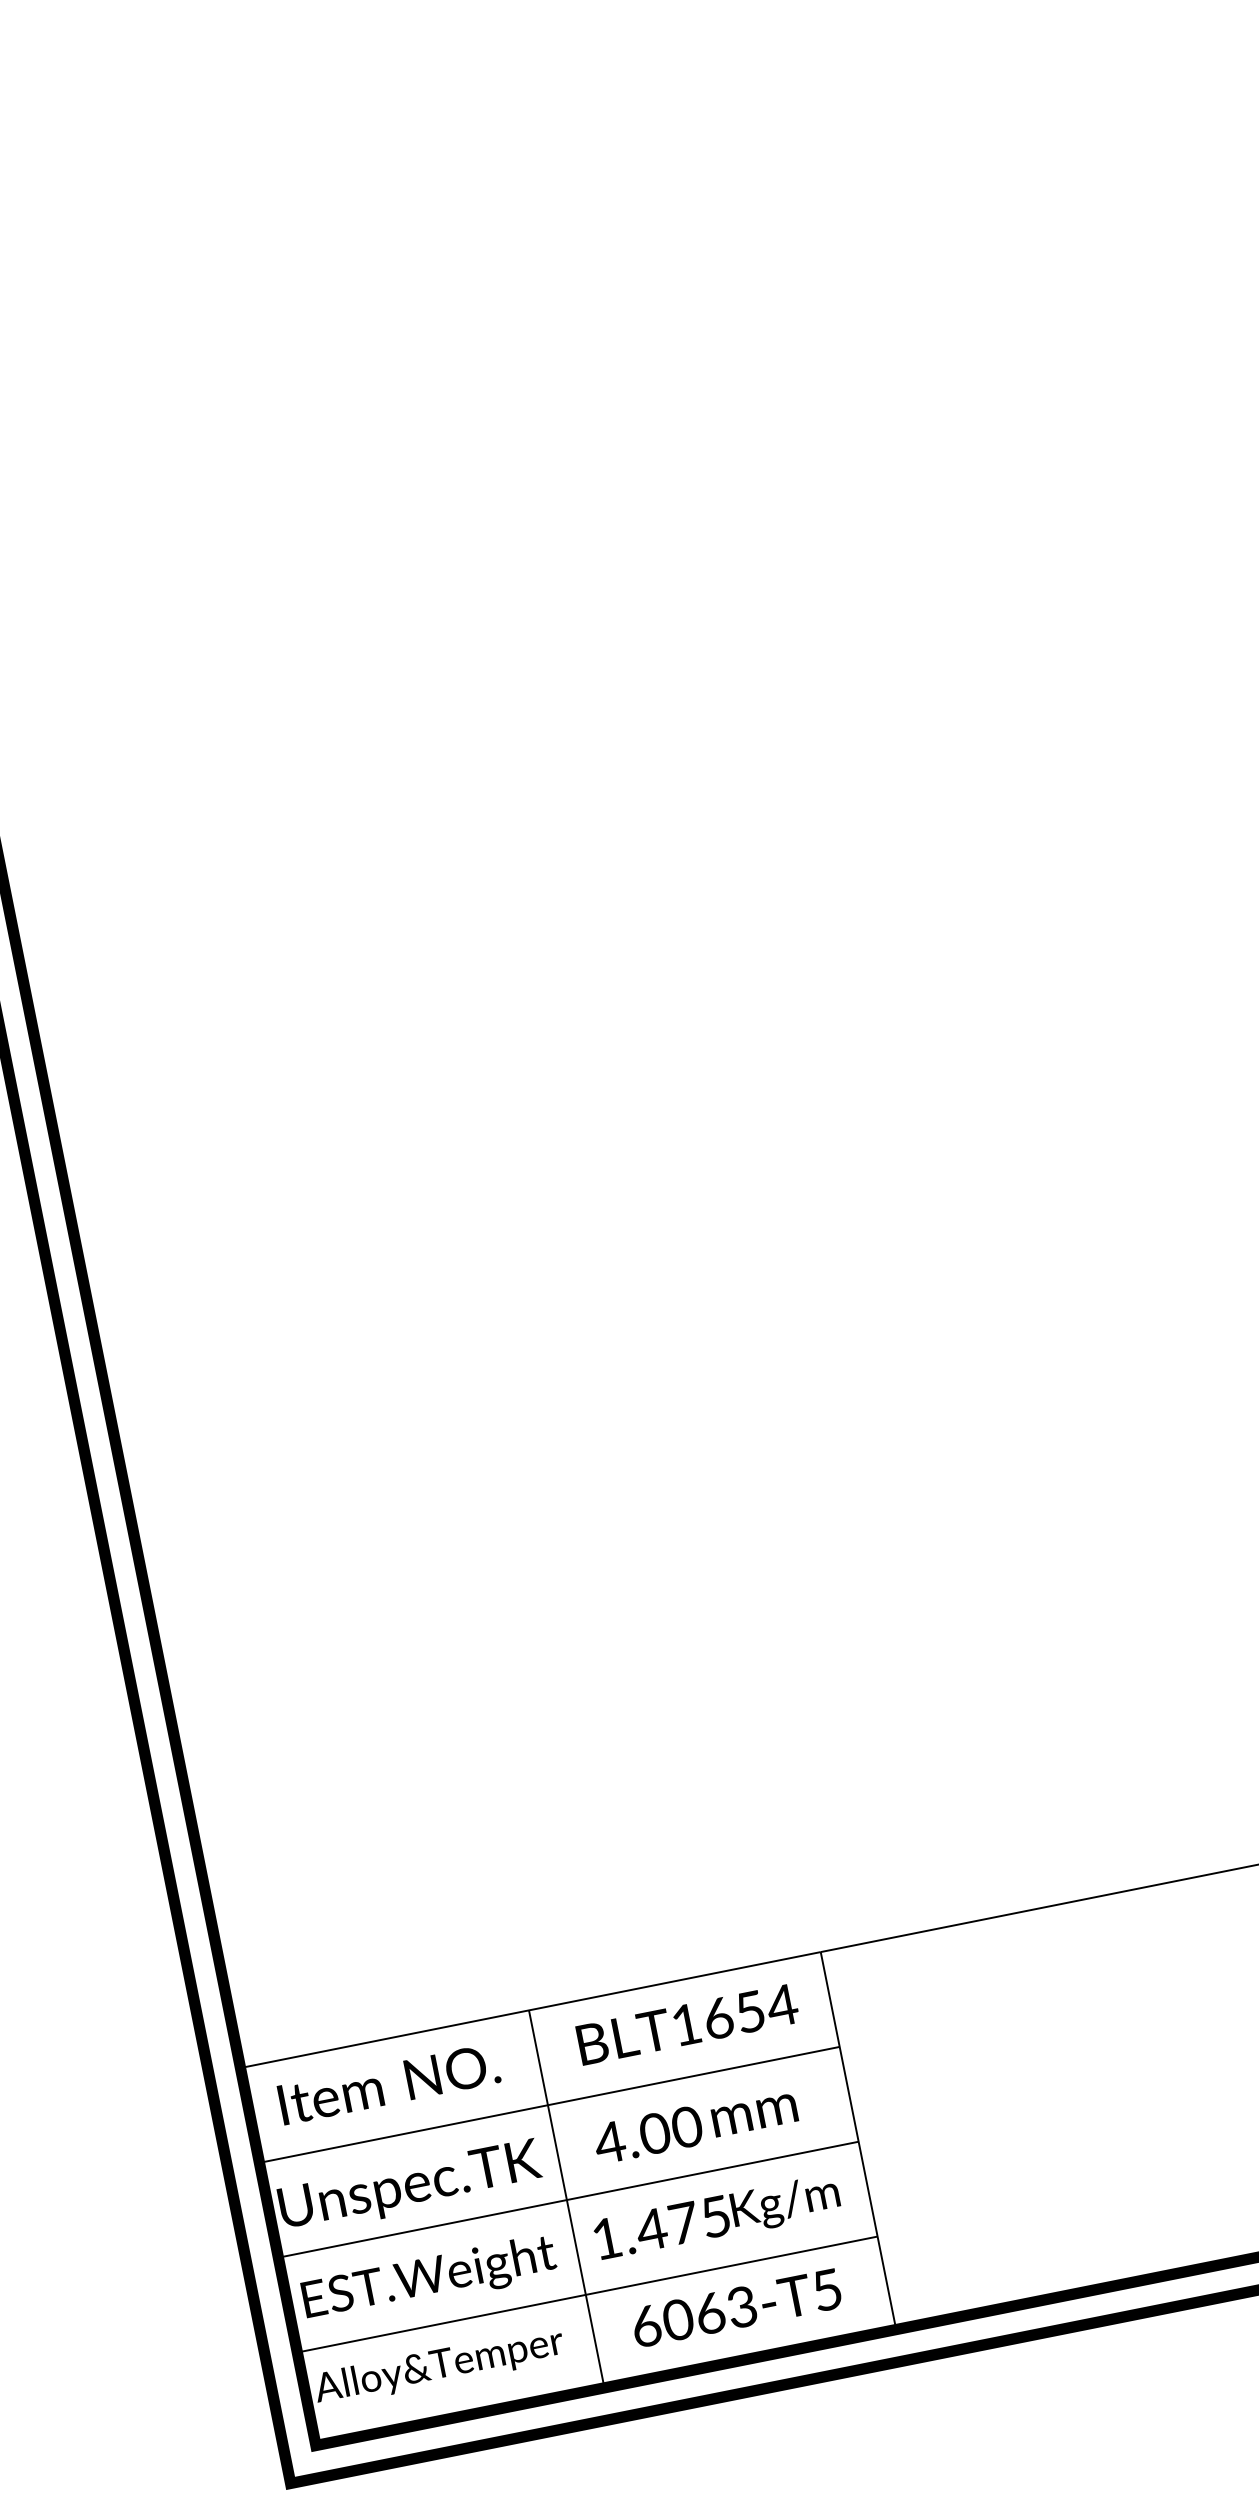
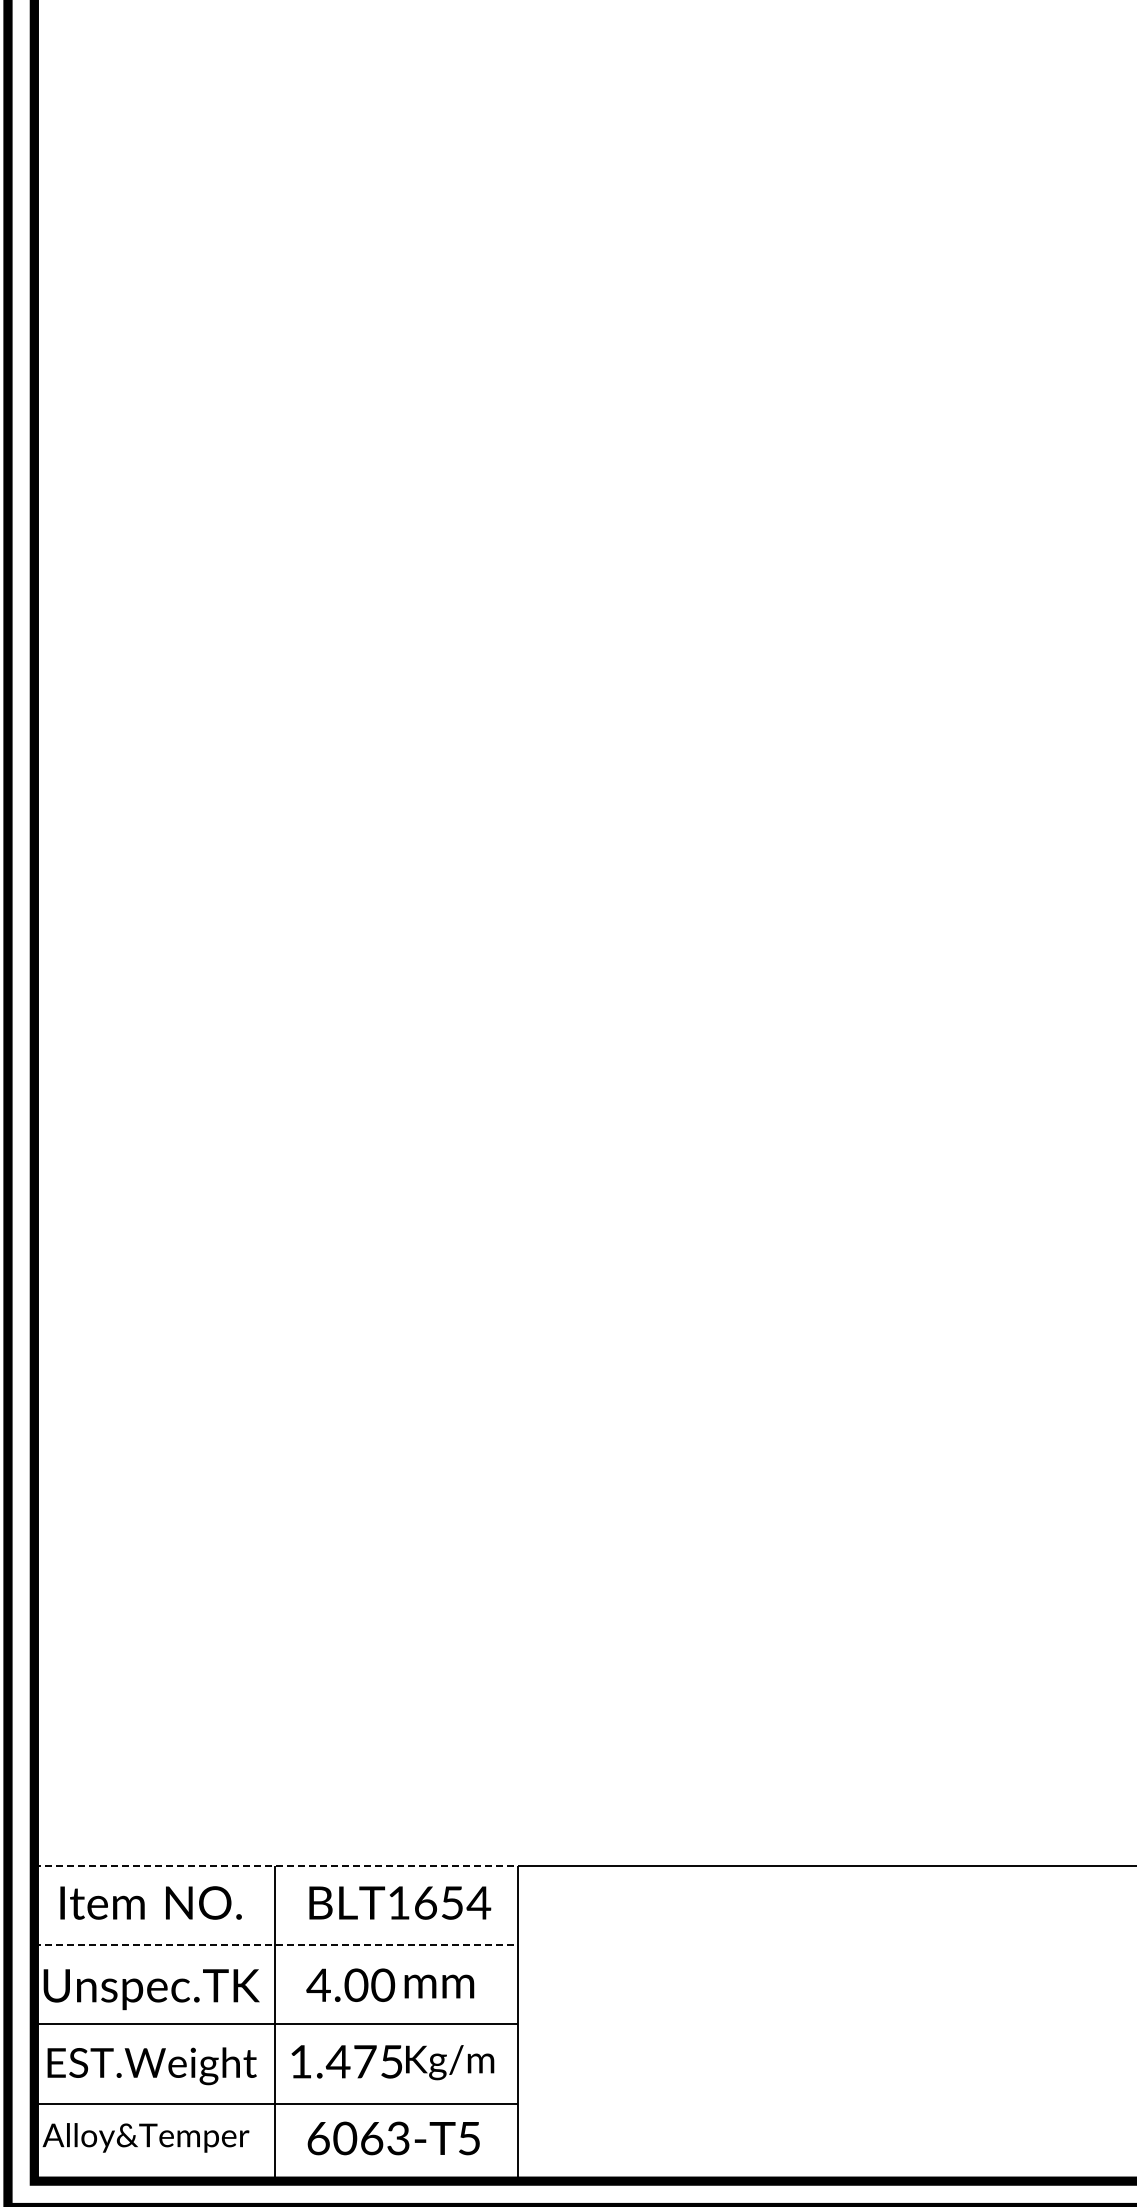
line: (530, 2010) -> (276, 1866), solid -> dashed
line: (549, 2105) -> (276, 1945), solid -> dashed

